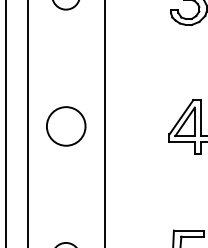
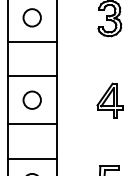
line: (66, 33) -> (32, 41), added
line: (66, 88) -> (32, 76), added
circle: (64, 125) -> (31, 99), size x0.71
line: (66, 164) -> (32, 124), added
line: (66, 218) -> (32, 158), added

